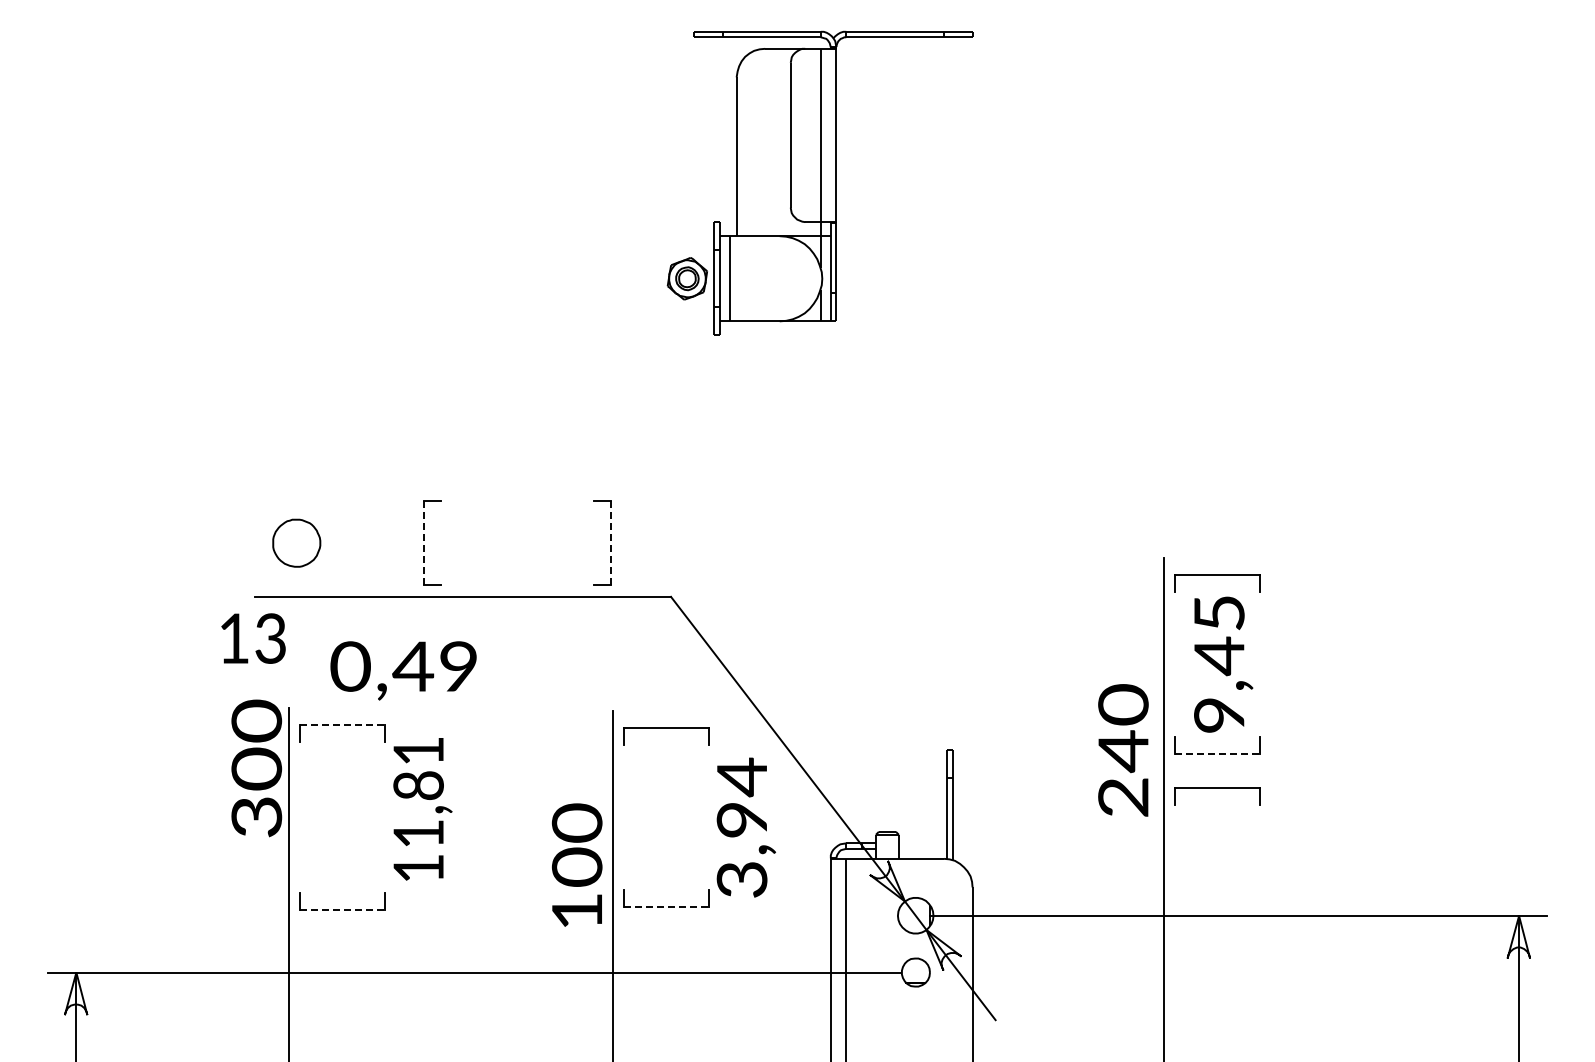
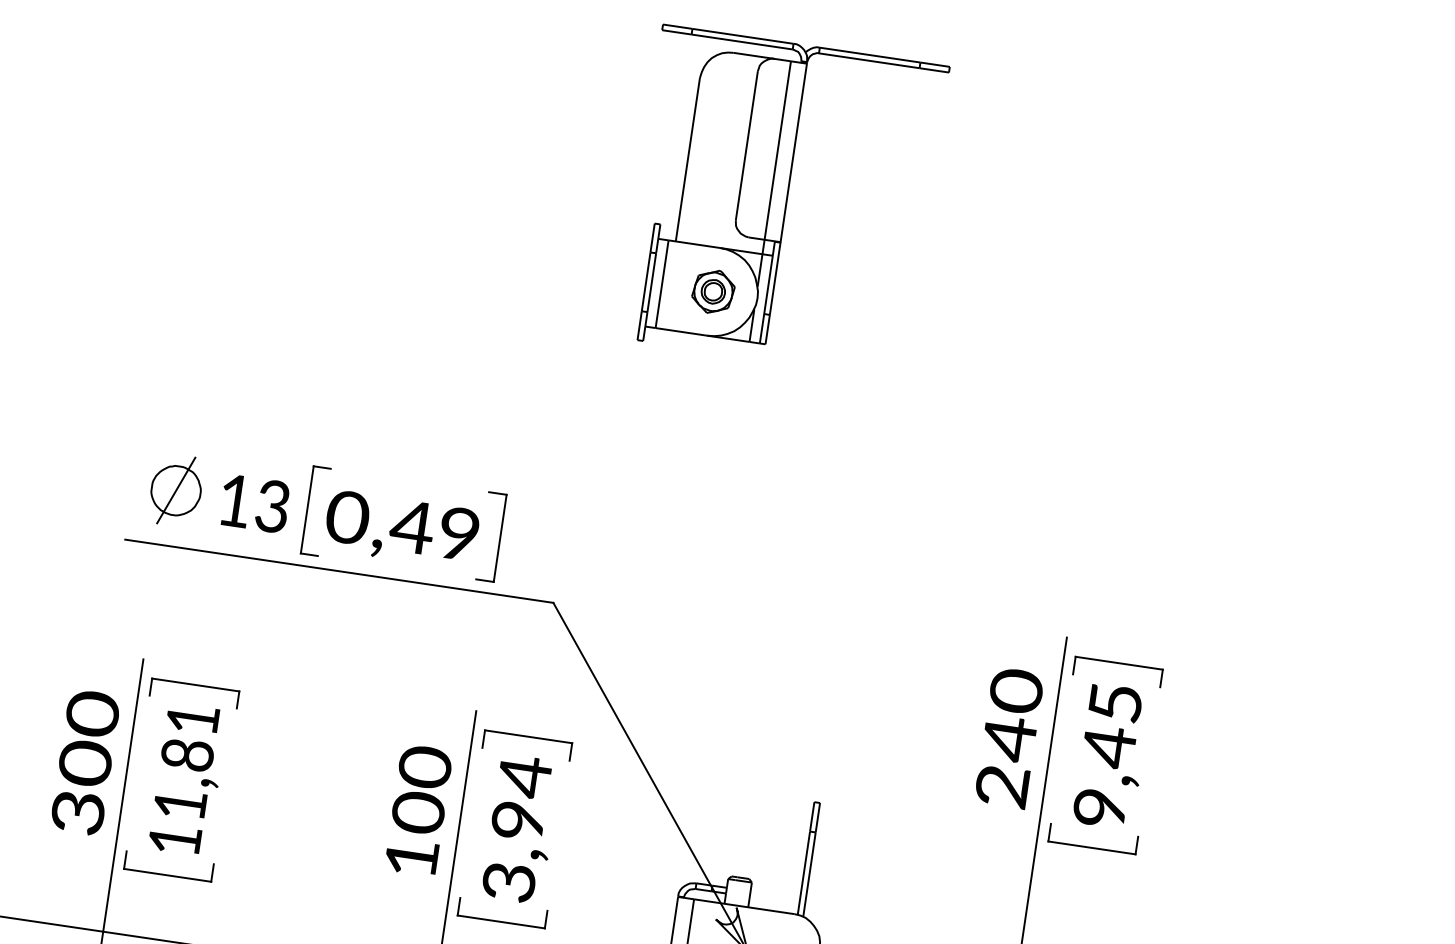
part: (686, 278) -> (712, 291), moved
line: (296, 542) -> (176, 489), added
line: (424, 543) -> (307, 510), dashed -> solid
line: (611, 543) -> (500, 538), dashed -> solid
text: (253, 638) -> (255, 503), moved
text: (403, 670) -> (401, 529), moved
line: (343, 725) -> (196, 685), dashed -> solid
text: (1123, 750) -> (1009, 738), moved
line: (1217, 754) -> (1092, 848), dashed -> solid
text: (256, 768) -> (85, 762), moved
part: (1217, 788) -> (1086, 883), removed
text: (422, 809) -> (187, 780), moved
text: (746, 827) -> (521, 829), moved
text: (577, 864) -> (419, 809), moved
line: (666, 907) -> (501, 922), dashed -> solid
line: (343, 909) -> (168, 875), dashed -> solid

